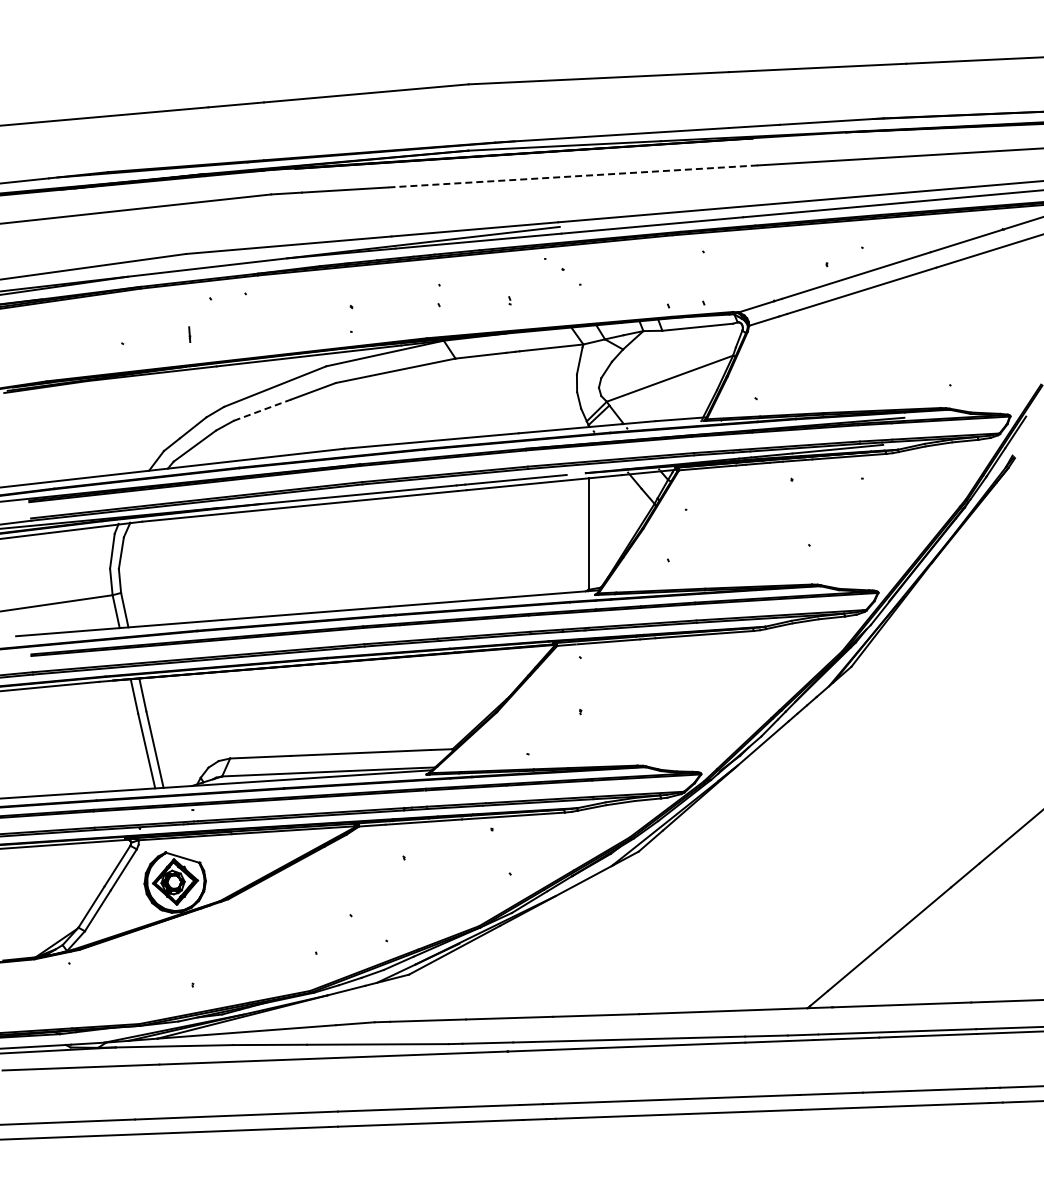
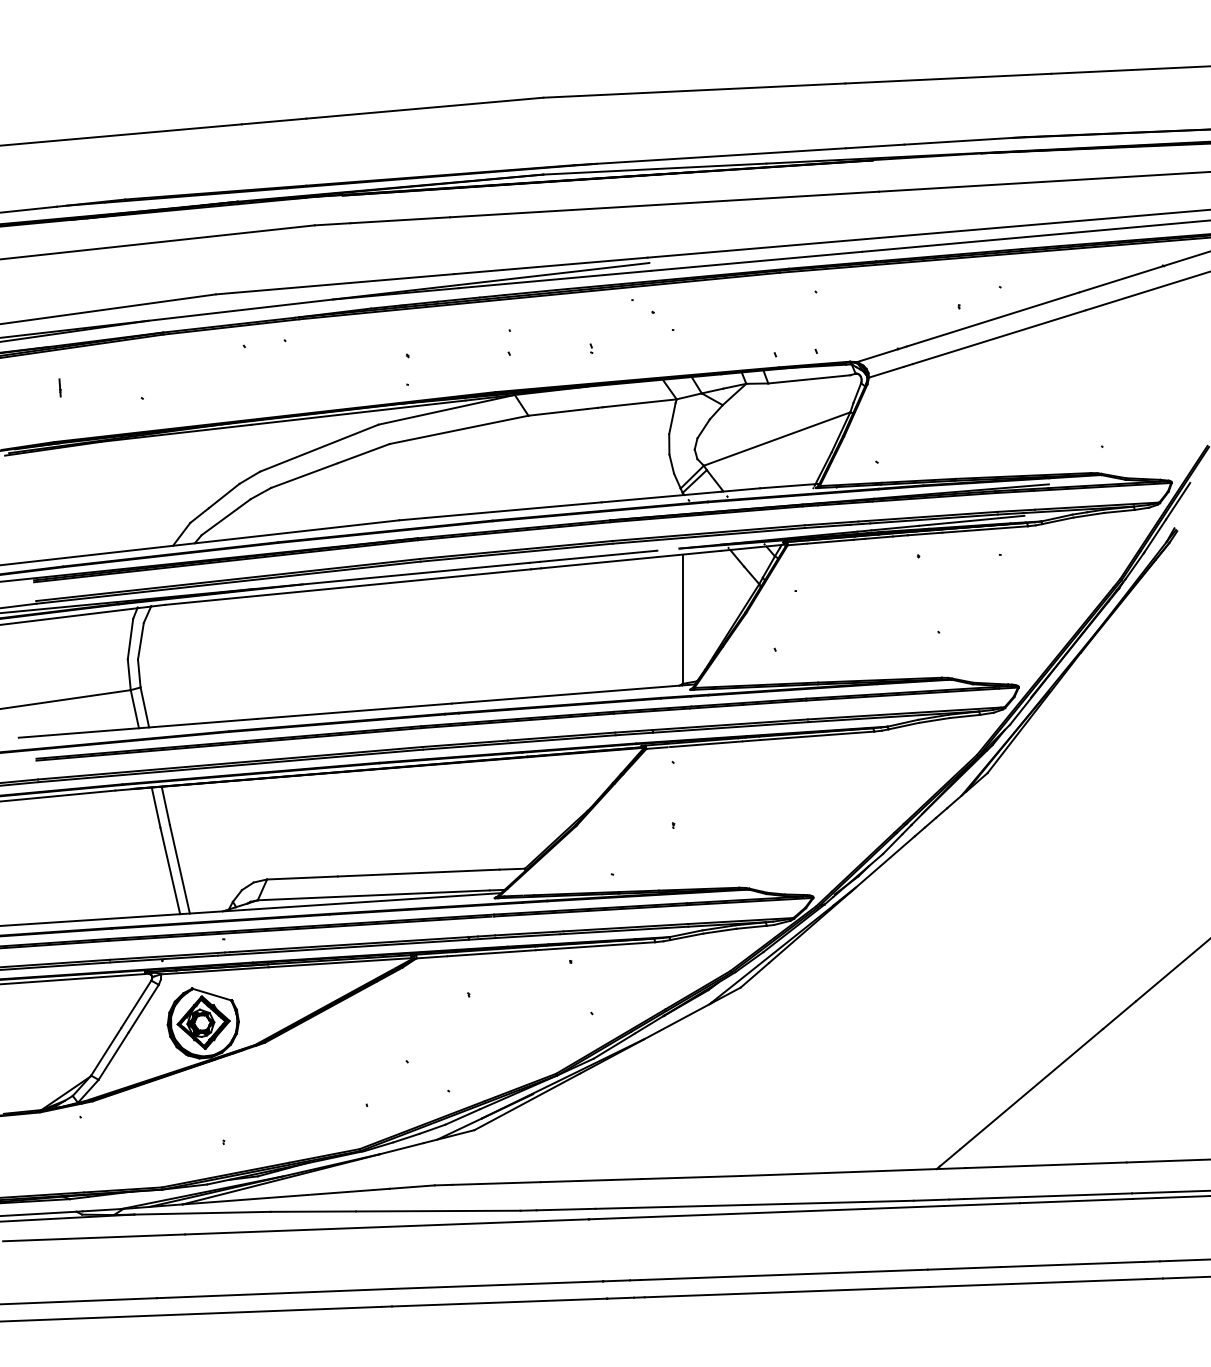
line: (572, 176) -> (664, 204), dashed -> solid
line: (189, 334) -> (59, 387), moved
line: (262, 410) -> (304, 475), dashed -> solid

